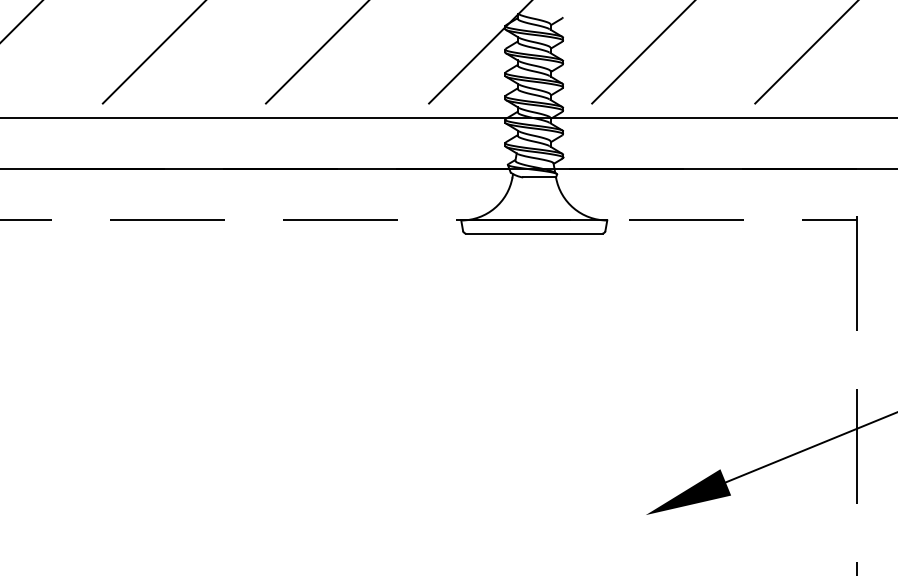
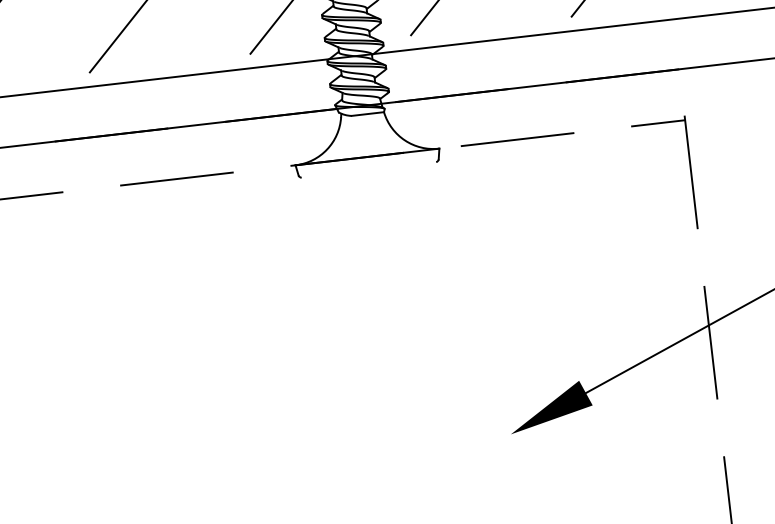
line: (534, 233) -> (369, 169), removed

